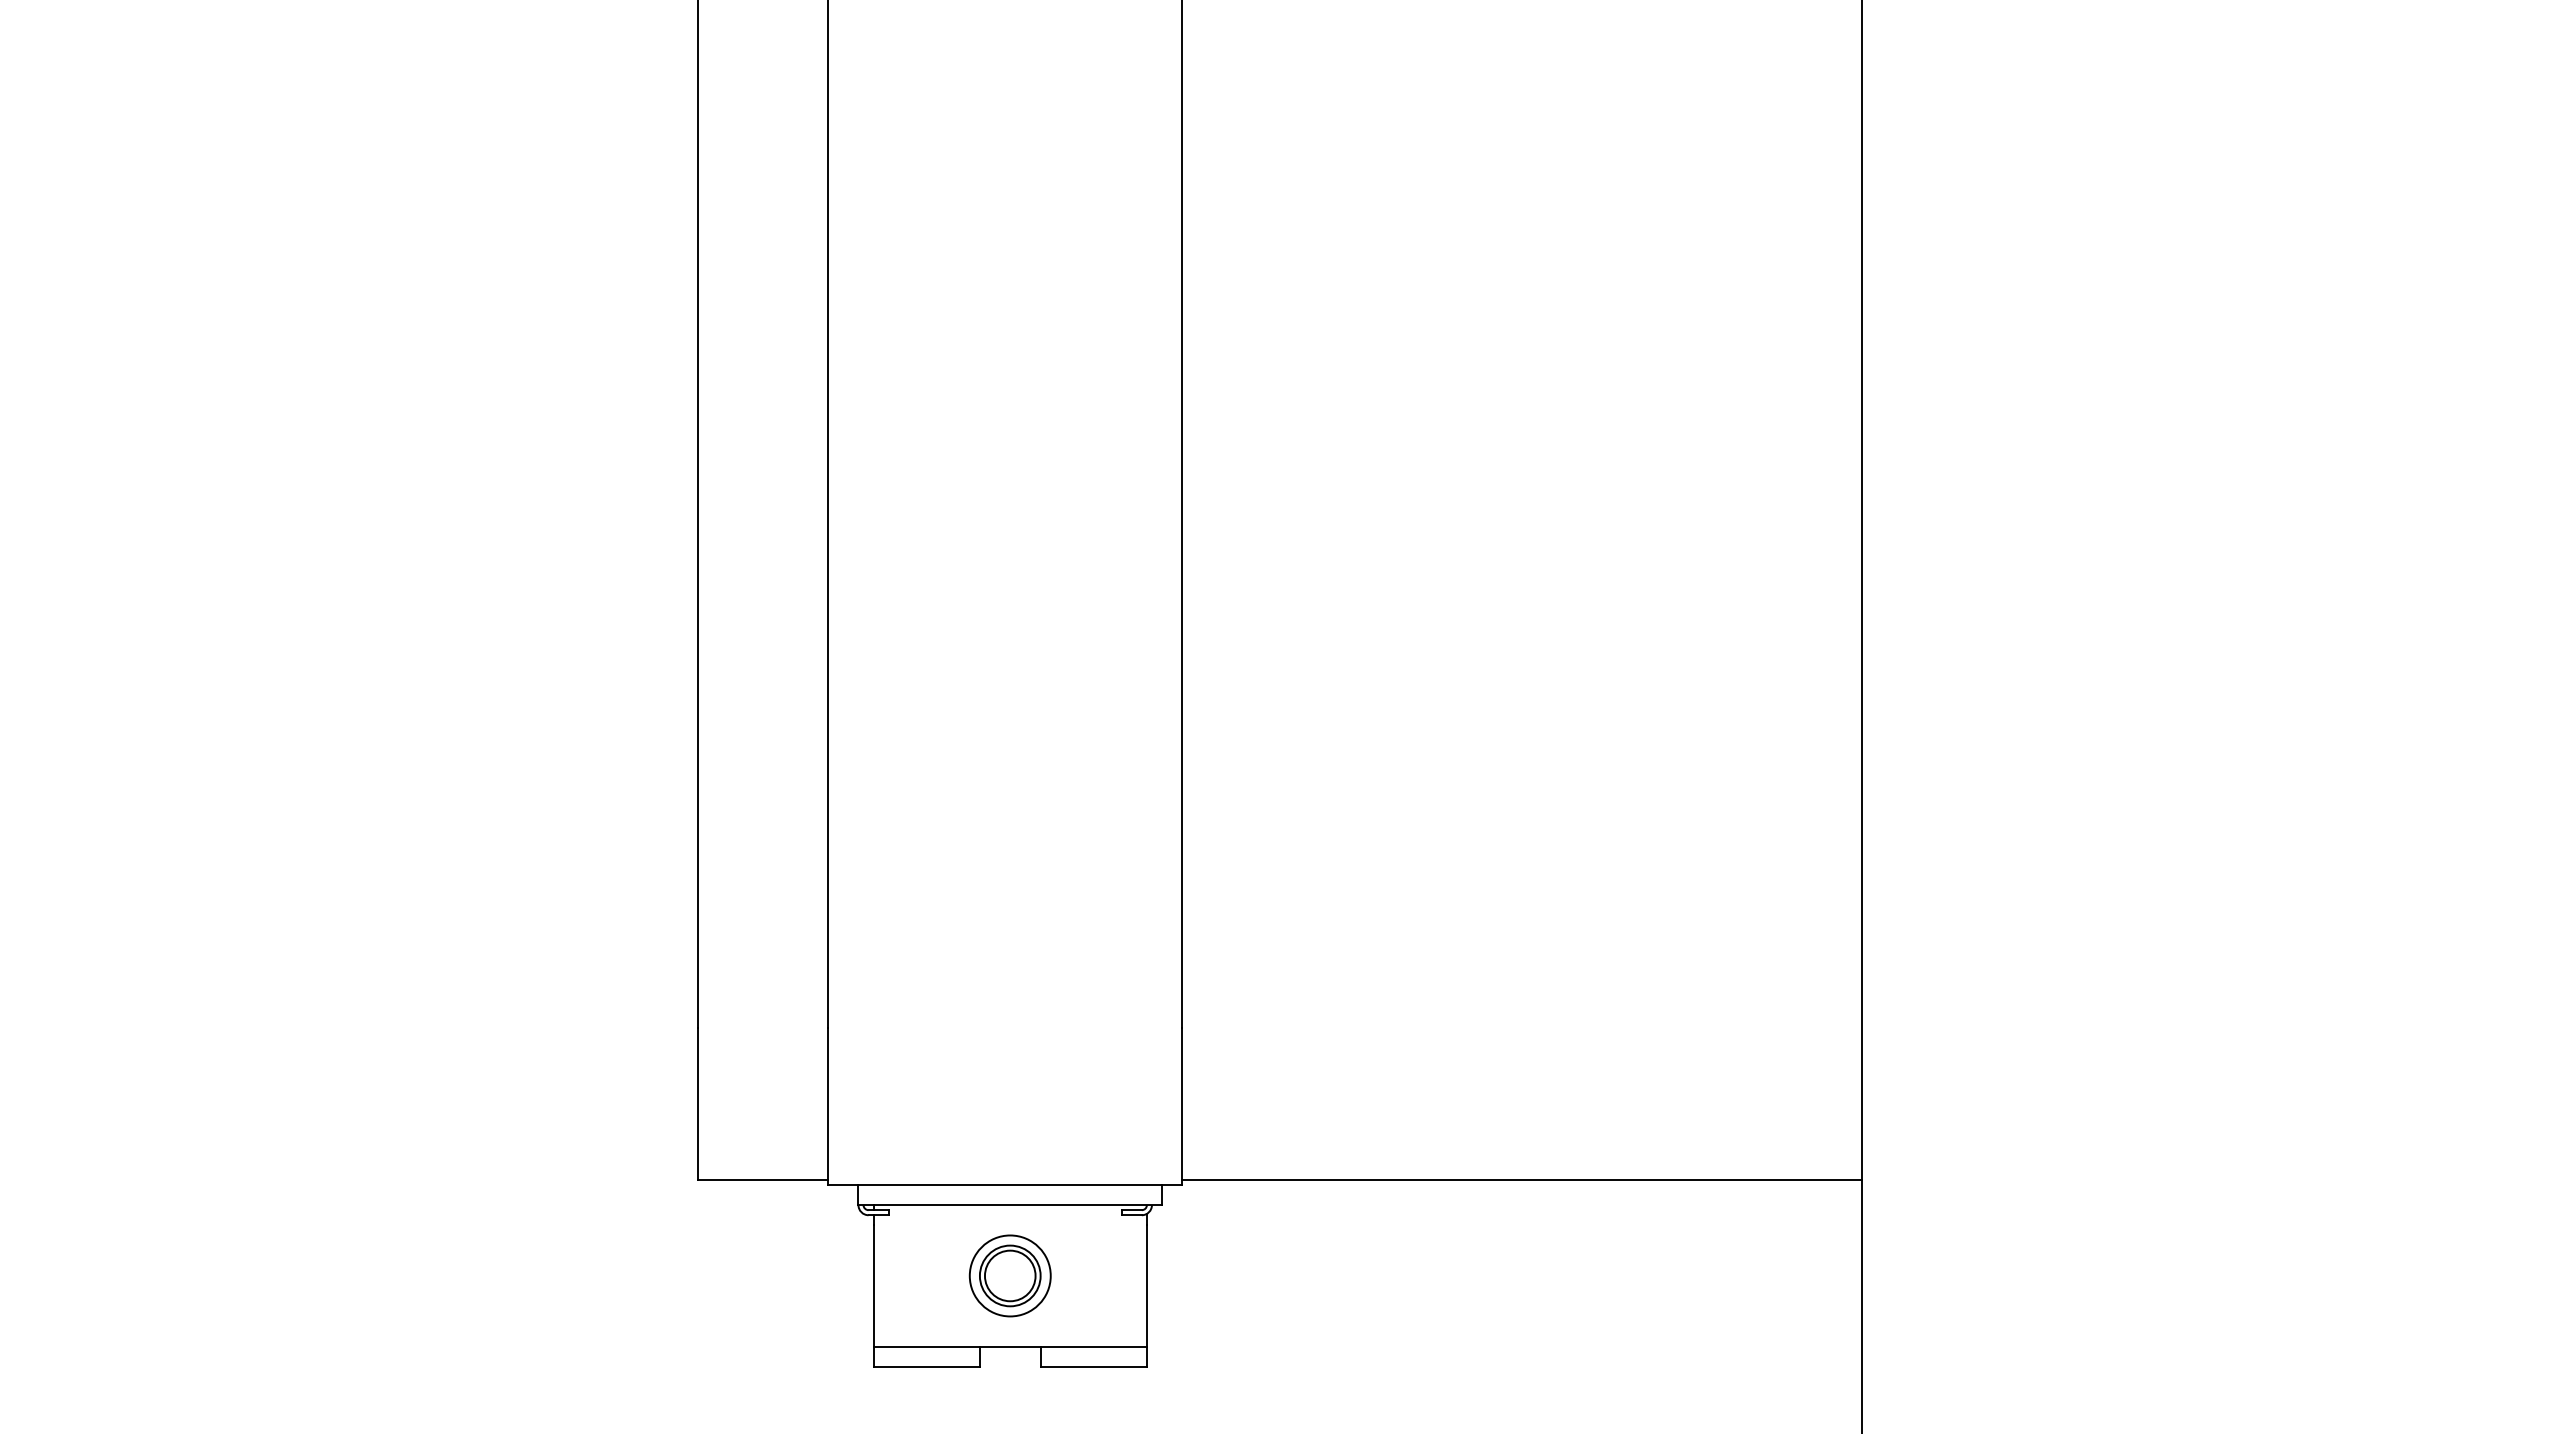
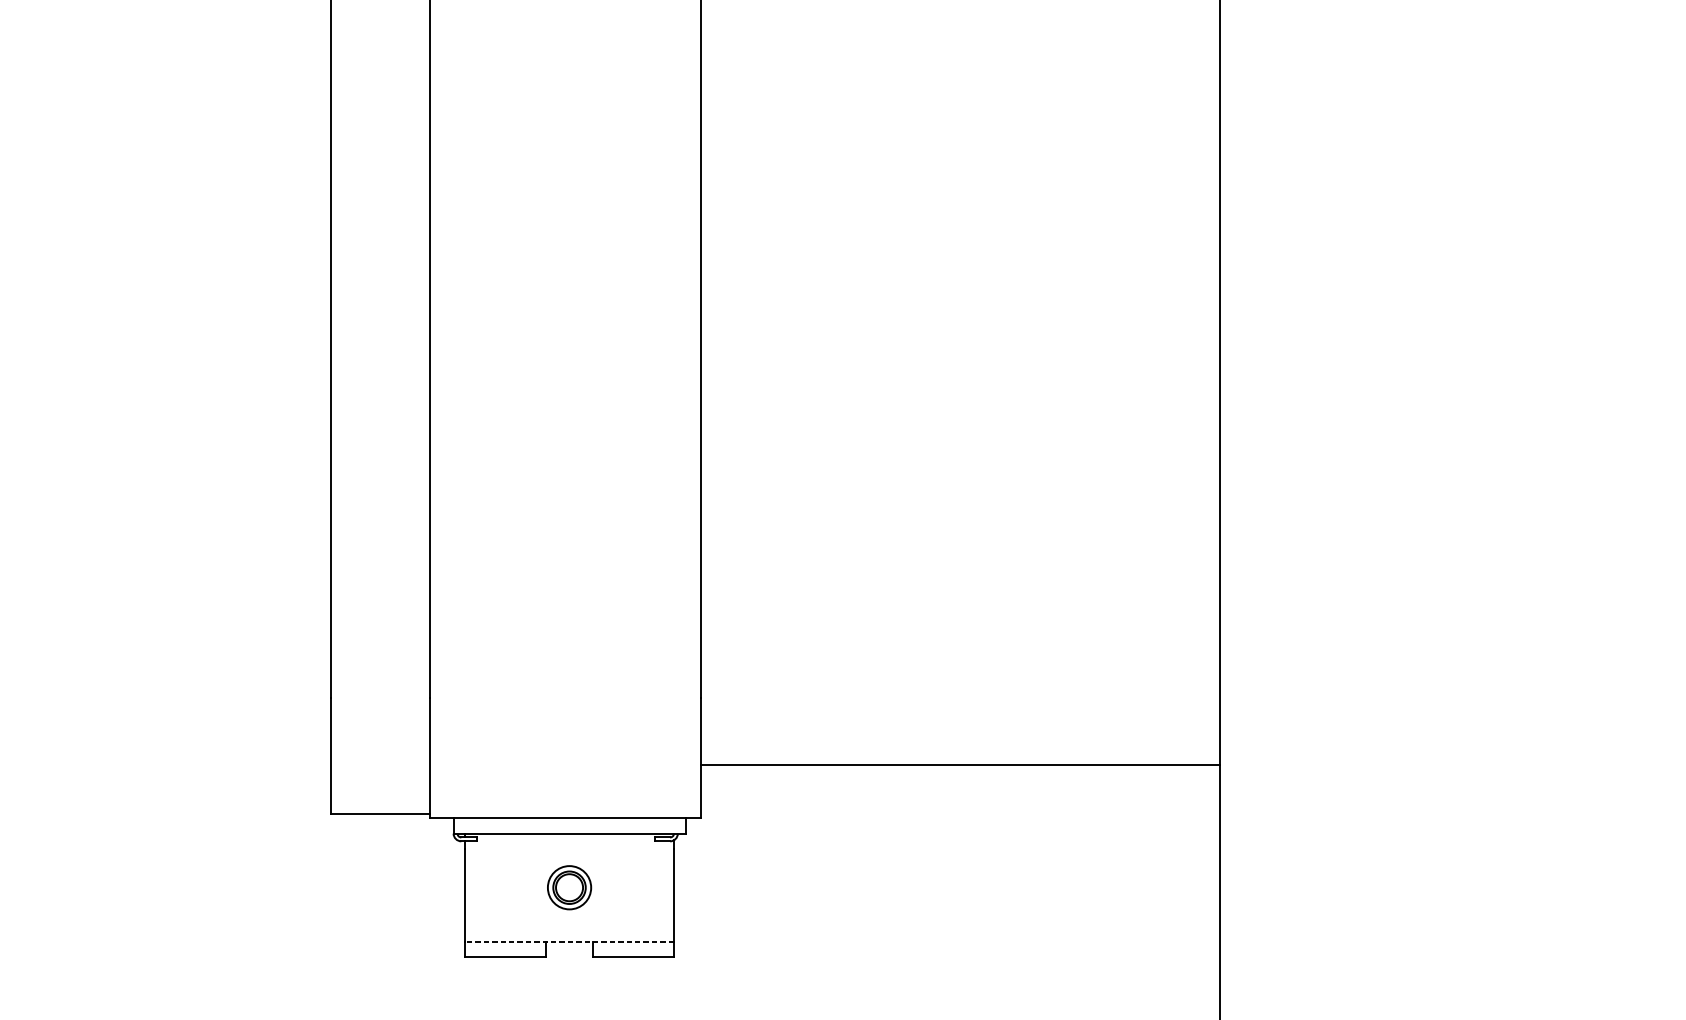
line: (1521, 1179) -> (960, 764), moved
part: (1009, 1275) -> (569, 887), size x0.7
line: (1010, 1346) -> (569, 941), solid -> dashed

